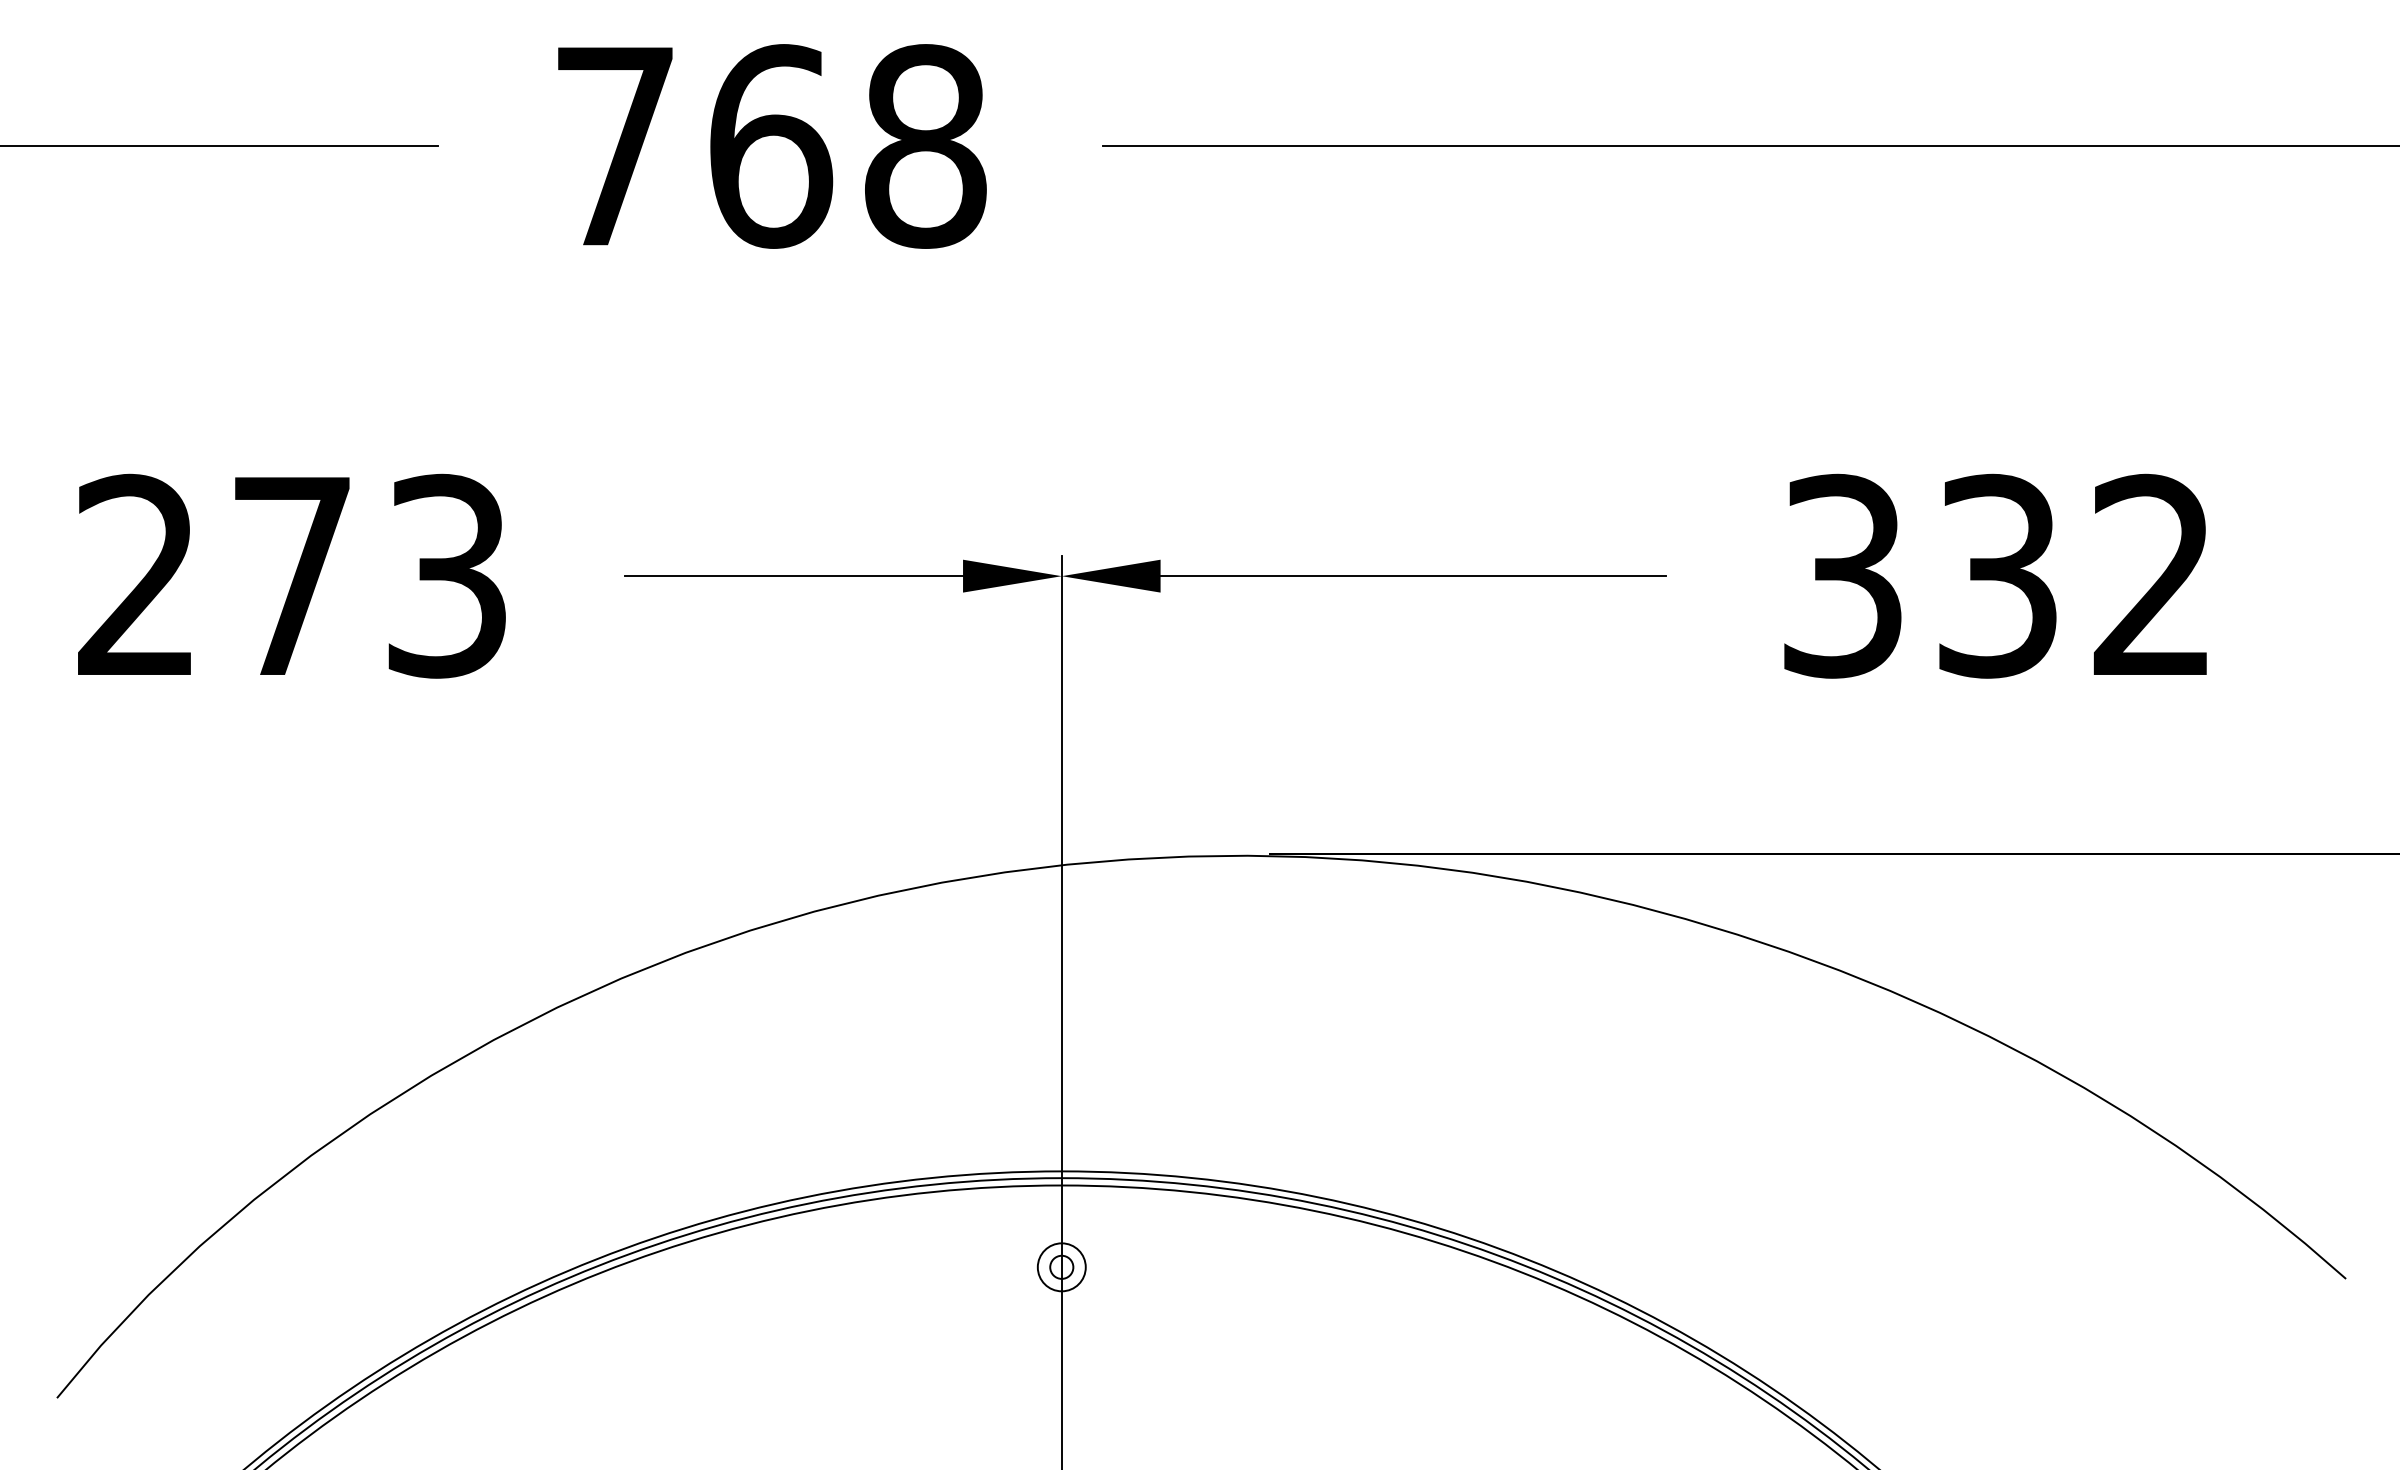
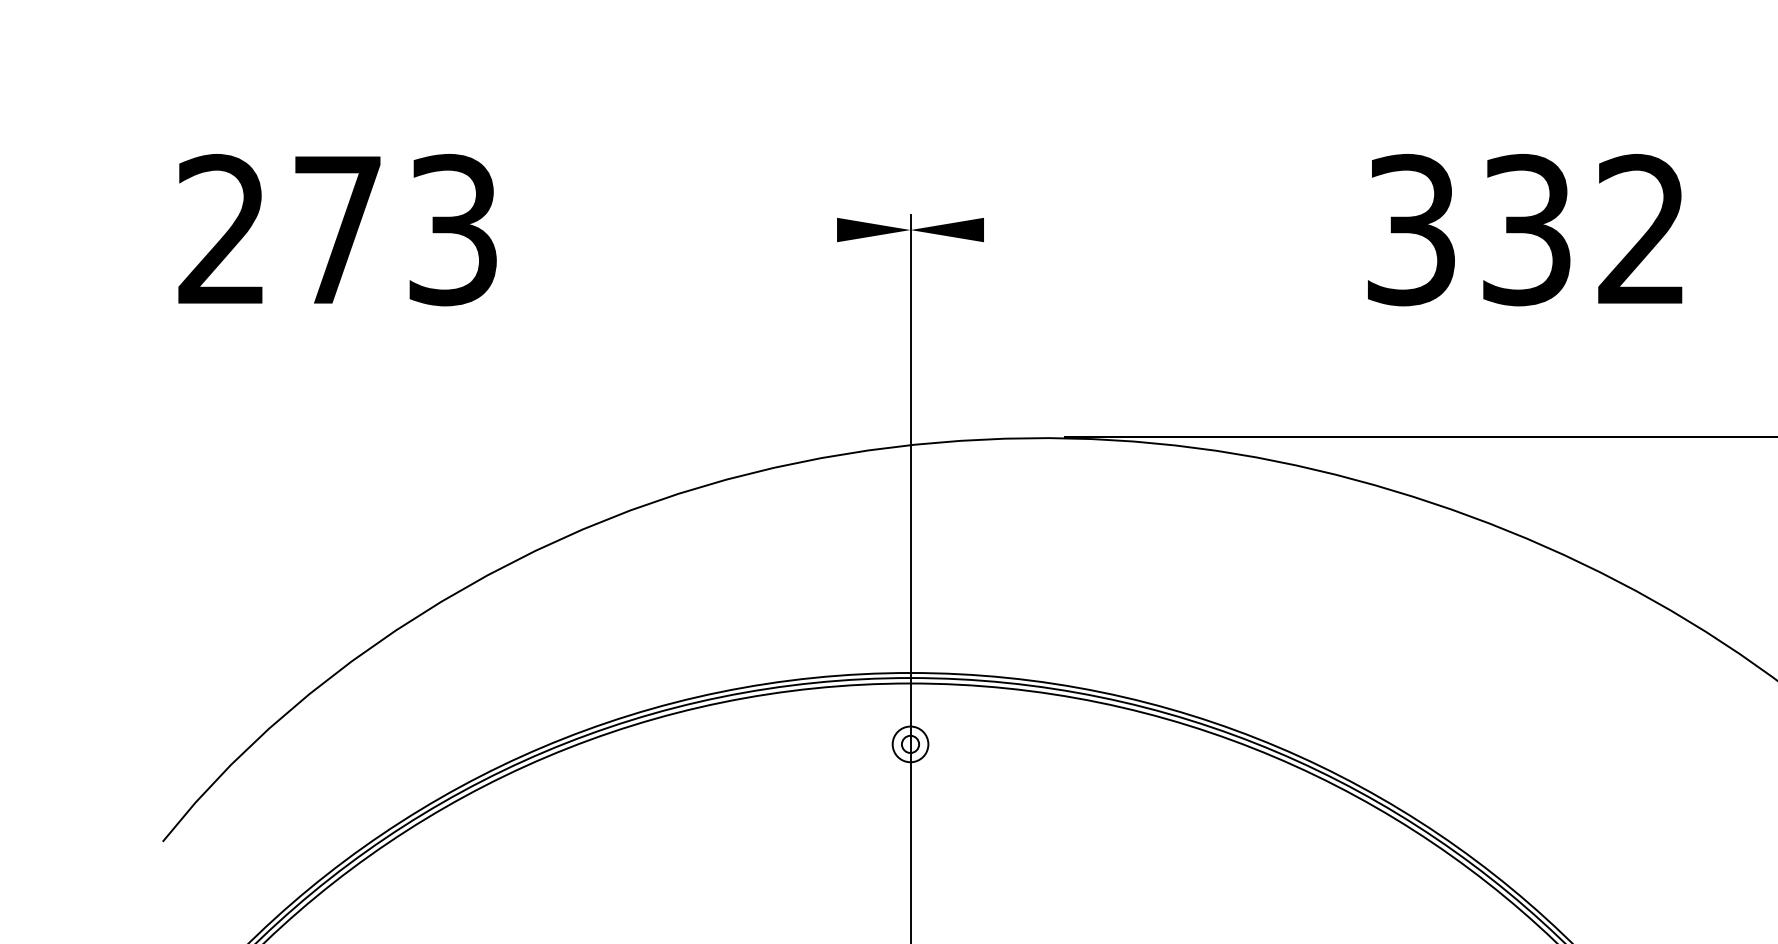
text: (1995, 575) -> (1525, 229), moved
line: (794, 576) -> (711, 230), removed
line: (1412, 576) -> (1171, 230), removed

